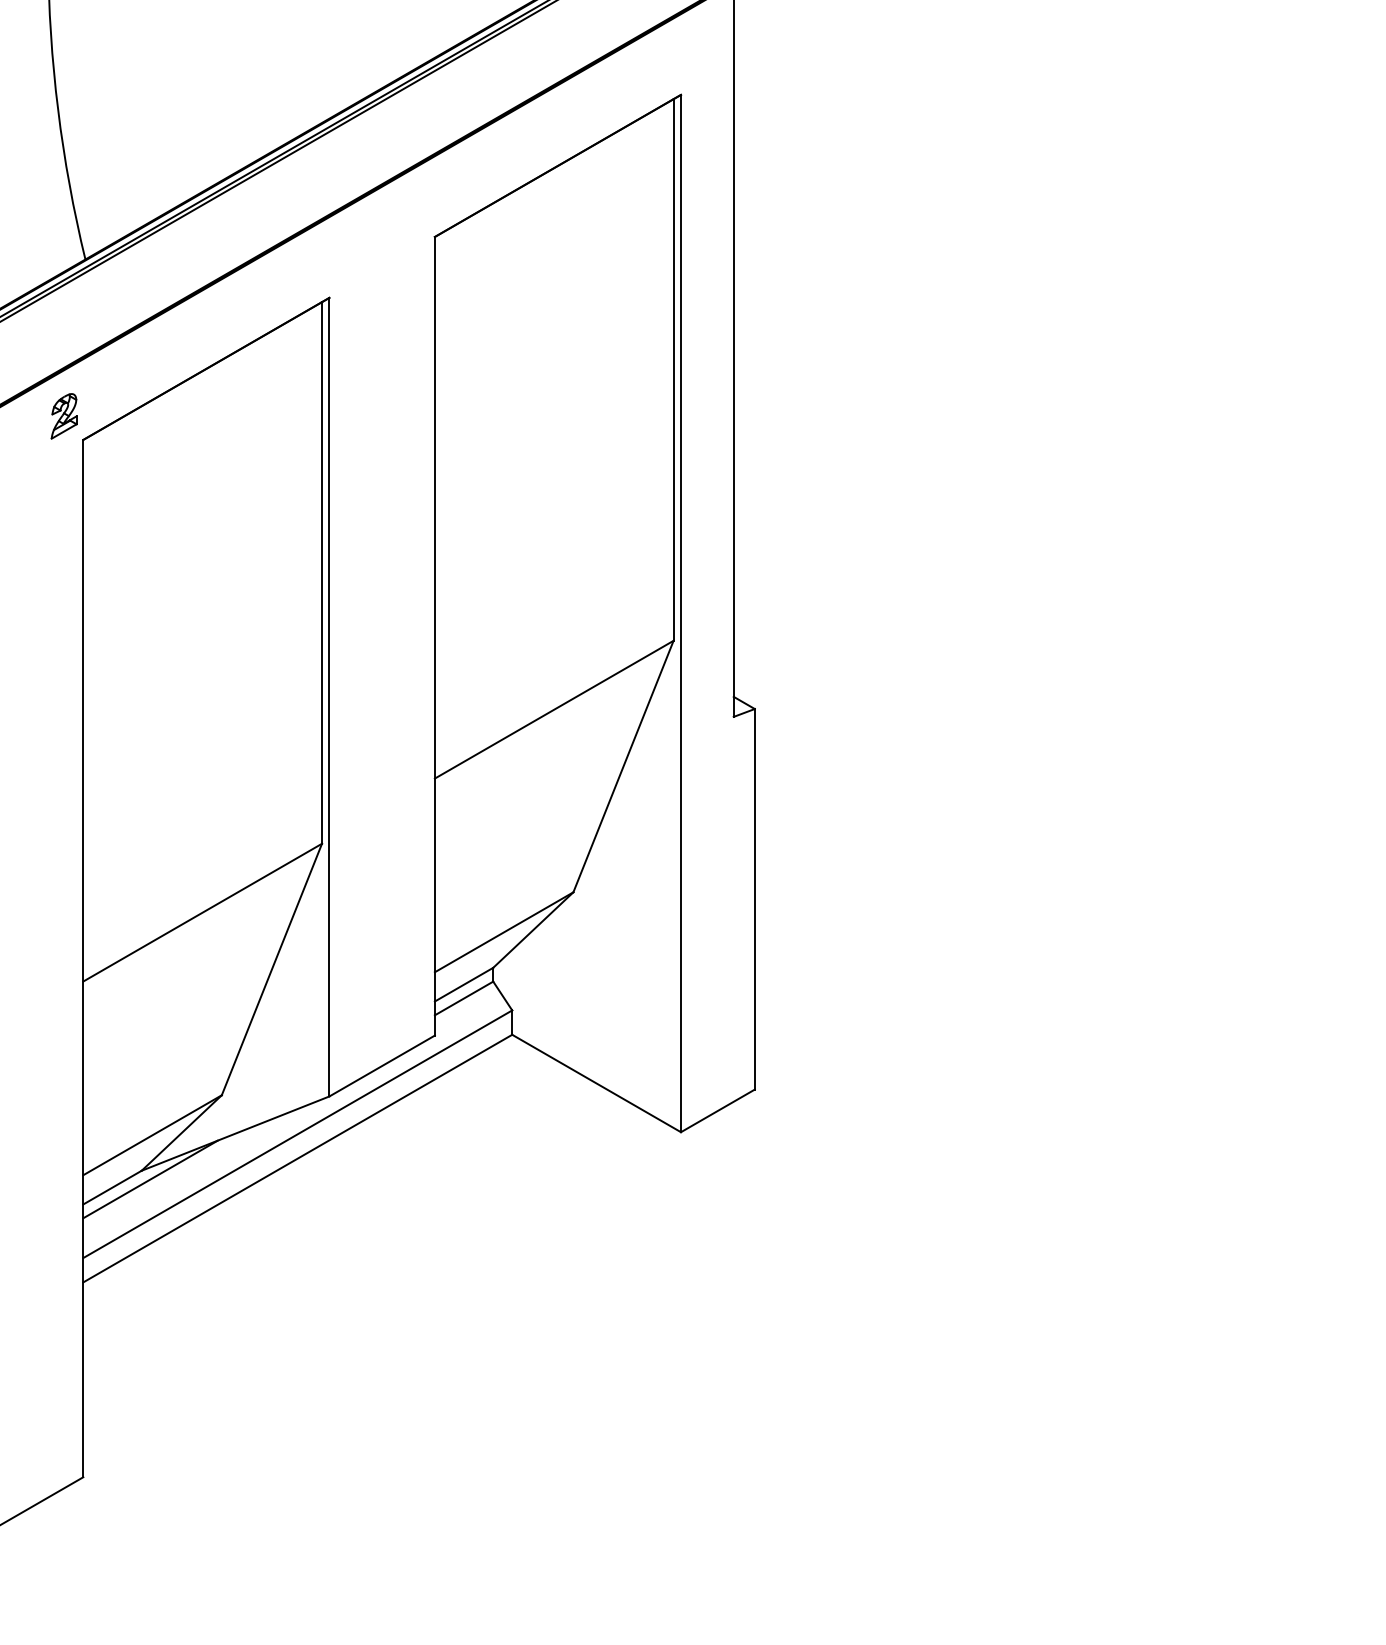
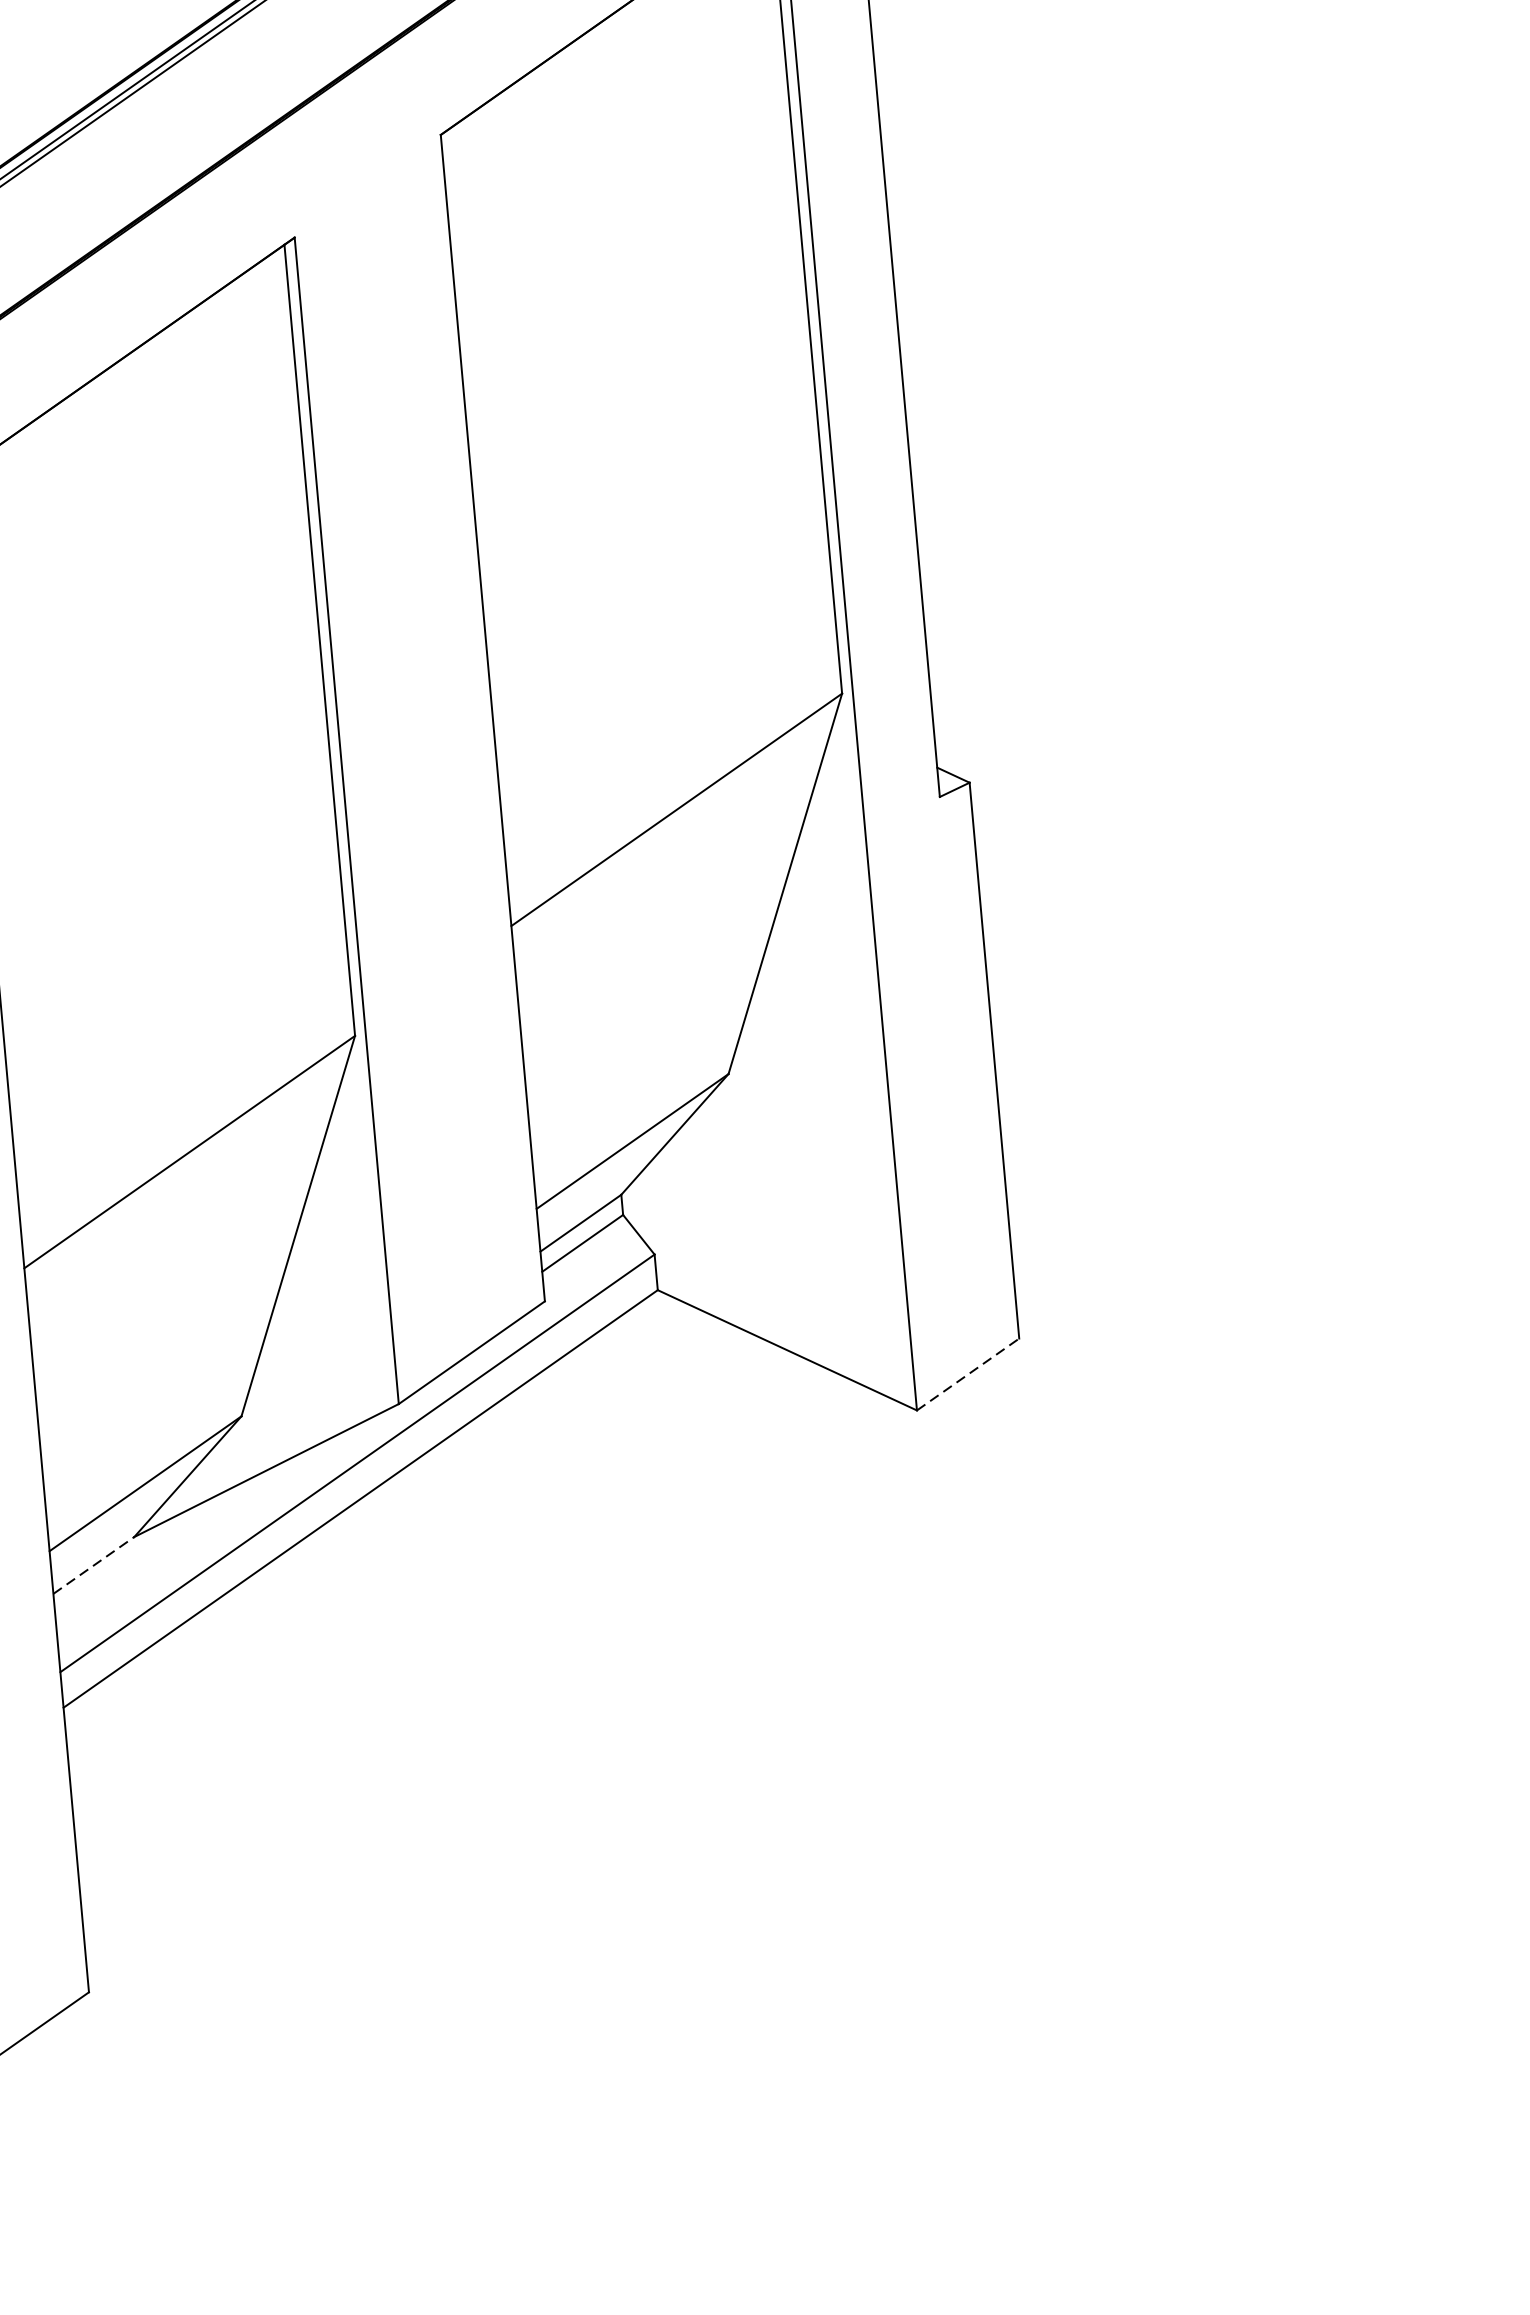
line: (717, 1110) -> (967, 1373), solid -> dashed
line: (150, 1179) -> (148, 1548), removed
line: (112, 1187) -> (93, 1565), solid -> dashed

